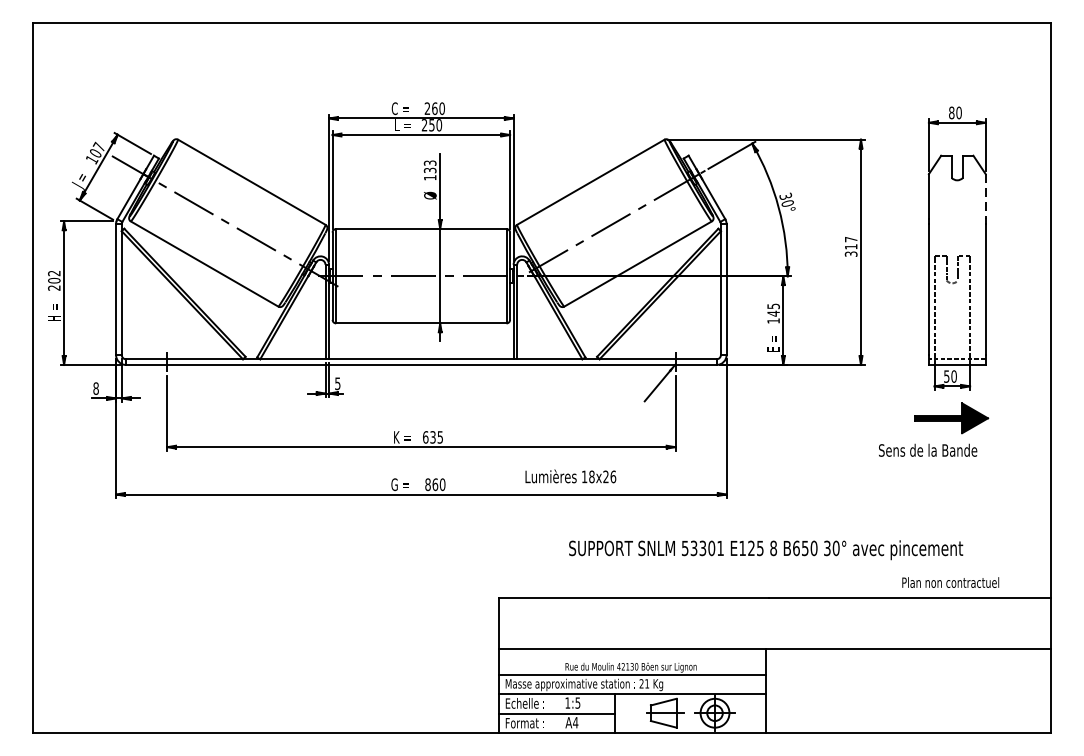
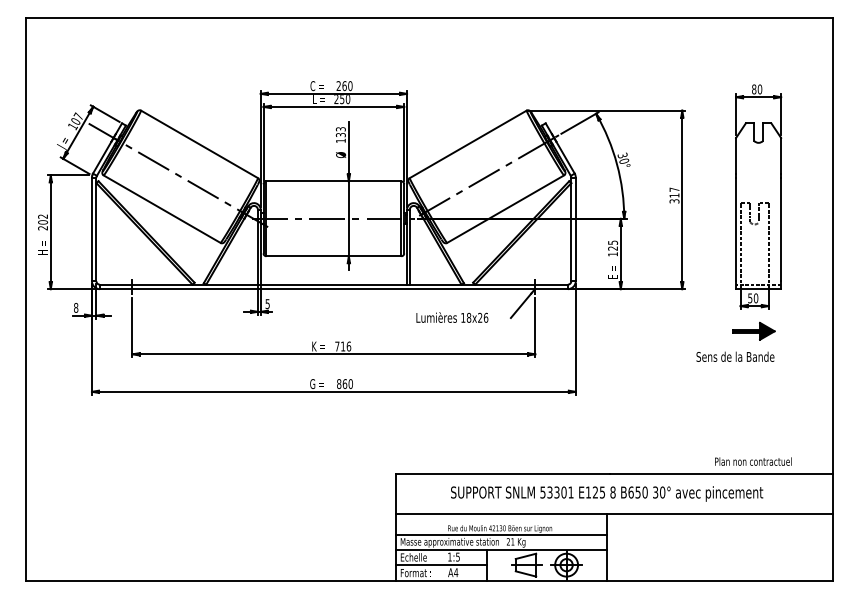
line: (986, 196) -> (781, 155), dashed -> solid
text: (772, 313) -> (612, 248), 145 -> 125
part: (950, 417) -> (753, 330), size x0.71
text: (433, 437) -> (343, 346), 635 -> 716
text: (571, 476) -> (452, 317), moved
text: (766, 549) -> (607, 493), moved

